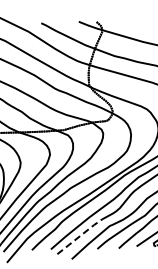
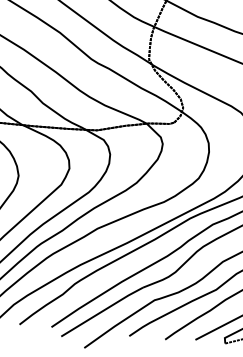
line: (80, 236) -> (103, 311), dashed -> solid

